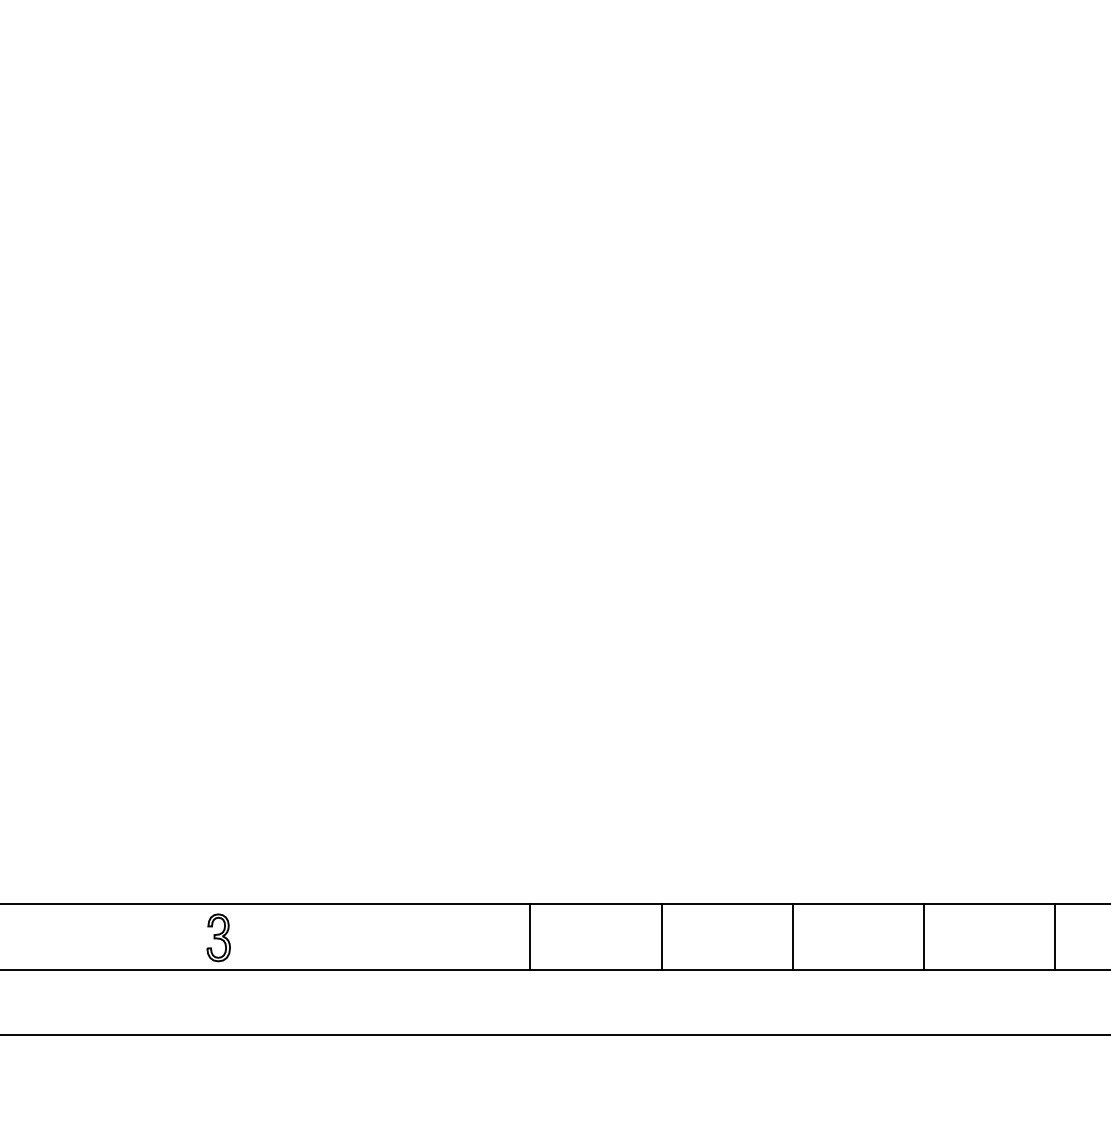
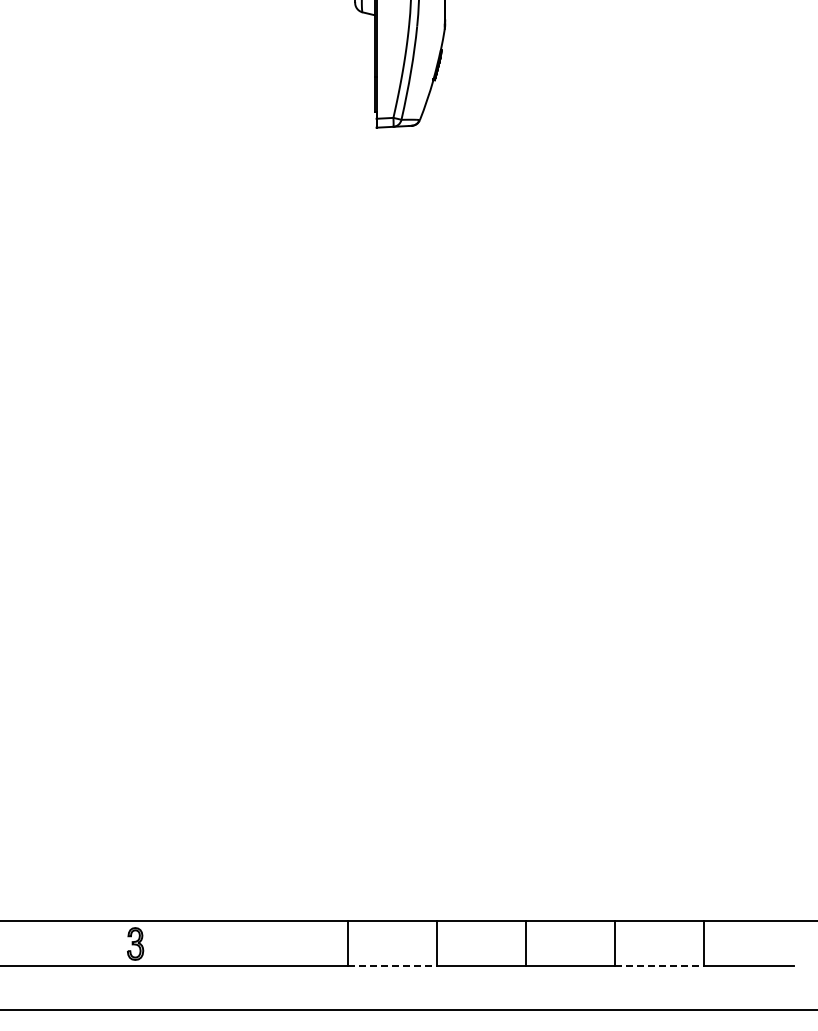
line: (596, 969) -> (392, 965), solid -> dashed
line: (988, 969) -> (659, 965), solid -> dashed

